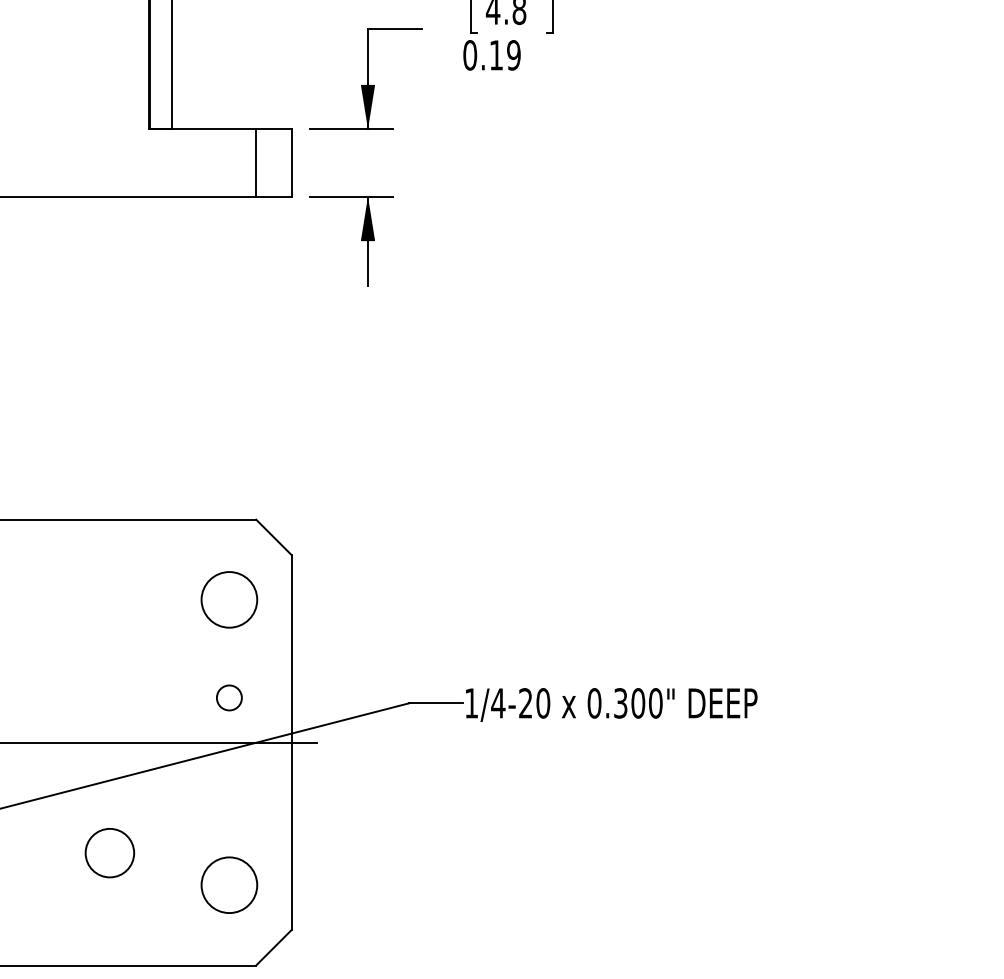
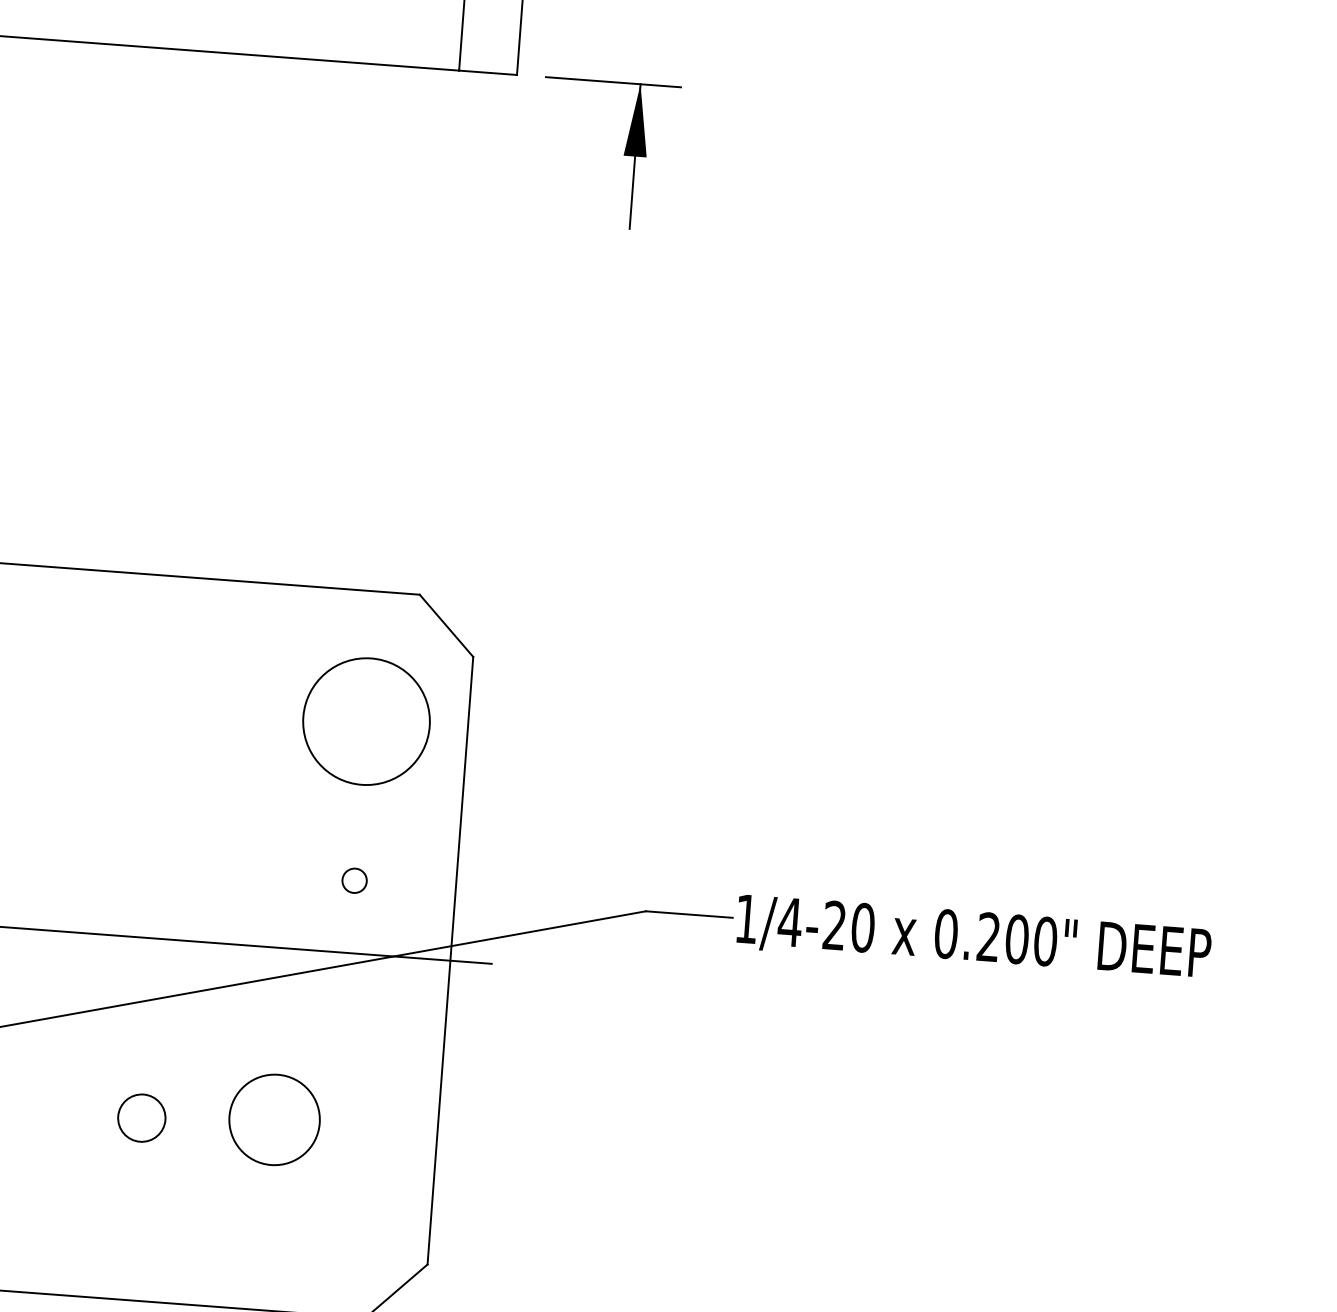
circle: (229, 599) -> (366, 721), size x1.4
circle: (229, 697) -> (354, 880), size x0.6
text: (620, 703) -> (988, 937), 0.300" -> 0.200"
circle: (109, 853) -> (141, 1118), size x0.6
circle: (229, 884) -> (274, 1118), moved

